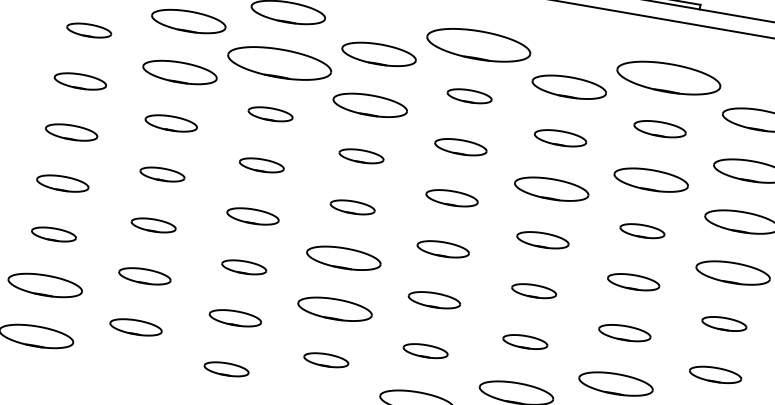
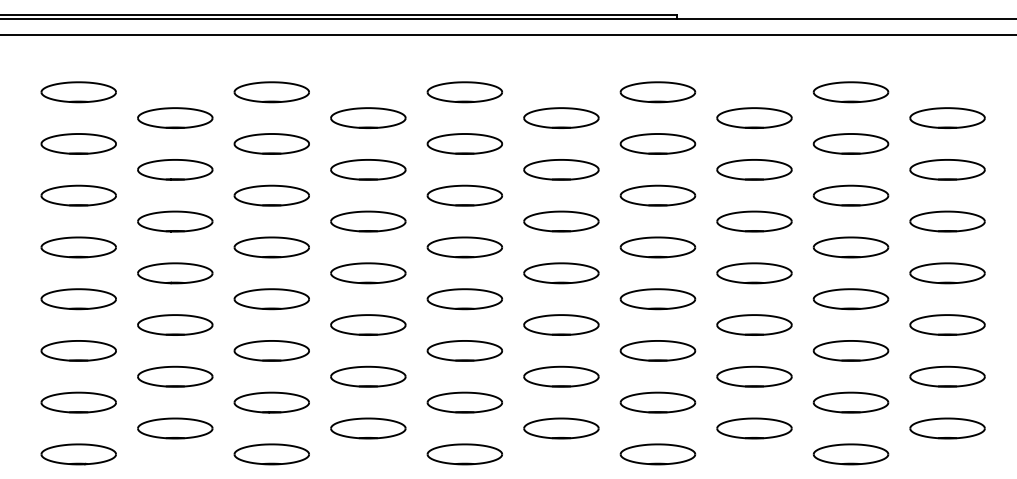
part: (89, 30) -> (78, 143), size x1.67
part: (478, 45) -> (464, 92), size x0.71
part: (279, 62) -> (271, 143), size x0.71
part: (668, 78) -> (657, 92), size x0.71
part: (80, 81) -> (78, 195), size x1.43
part: (469, 95) -> (464, 143), size x1.67
part: (270, 114) -> (271, 195), size x1.67
part: (171, 123) -> (175, 221), size x1.43
part: (659, 128) -> (657, 143), size x1.43
part: (71, 132) -> (78, 247), size x1.43
part: (560, 137) -> (561, 169), size x1.43
part: (460, 147) -> (464, 195), size x1.43
part: (361, 156) -> (368, 221), size x1.67
part: (261, 165) -> (271, 247), size x1.67
part: (162, 174) -> (175, 273), size x1.67
part: (62, 183) -> (78, 299), size x1.43
part: (451, 198) -> (464, 247), size x1.43
part: (352, 207) -> (368, 273), size x1.67
part: (252, 216) -> (271, 299), size x1.43
part: (153, 224) -> (175, 324), size x1.67
part: (641, 231) -> (657, 247), size x1.67
part: (53, 234) -> (78, 350), size x1.67
part: (542, 240) -> (561, 273), size x1.43
part: (442, 249) -> (464, 299), size x1.43
part: (244, 266) -> (271, 350), size x1.67
part: (145, 276) -> (175, 376), size x1.43
part: (633, 282) -> (657, 299), size x1.43
part: (534, 290) -> (561, 324), size x1.67
part: (434, 299) -> (464, 350), size x1.43
part: (235, 318) -> (271, 402), size x1.43
part: (724, 323) -> (754, 324), size x1.67
part: (136, 327) -> (175, 428), size x1.43
part: (624, 332) -> (657, 350), size x1.43
part: (525, 341) -> (561, 376), size x1.67
part: (425, 350) -> (464, 402), size x1.67
part: (326, 360) -> (368, 428), size x1.67
part: (226, 369) -> (271, 454), size x1.67
part: (715, 374) -> (754, 376), size x1.43

